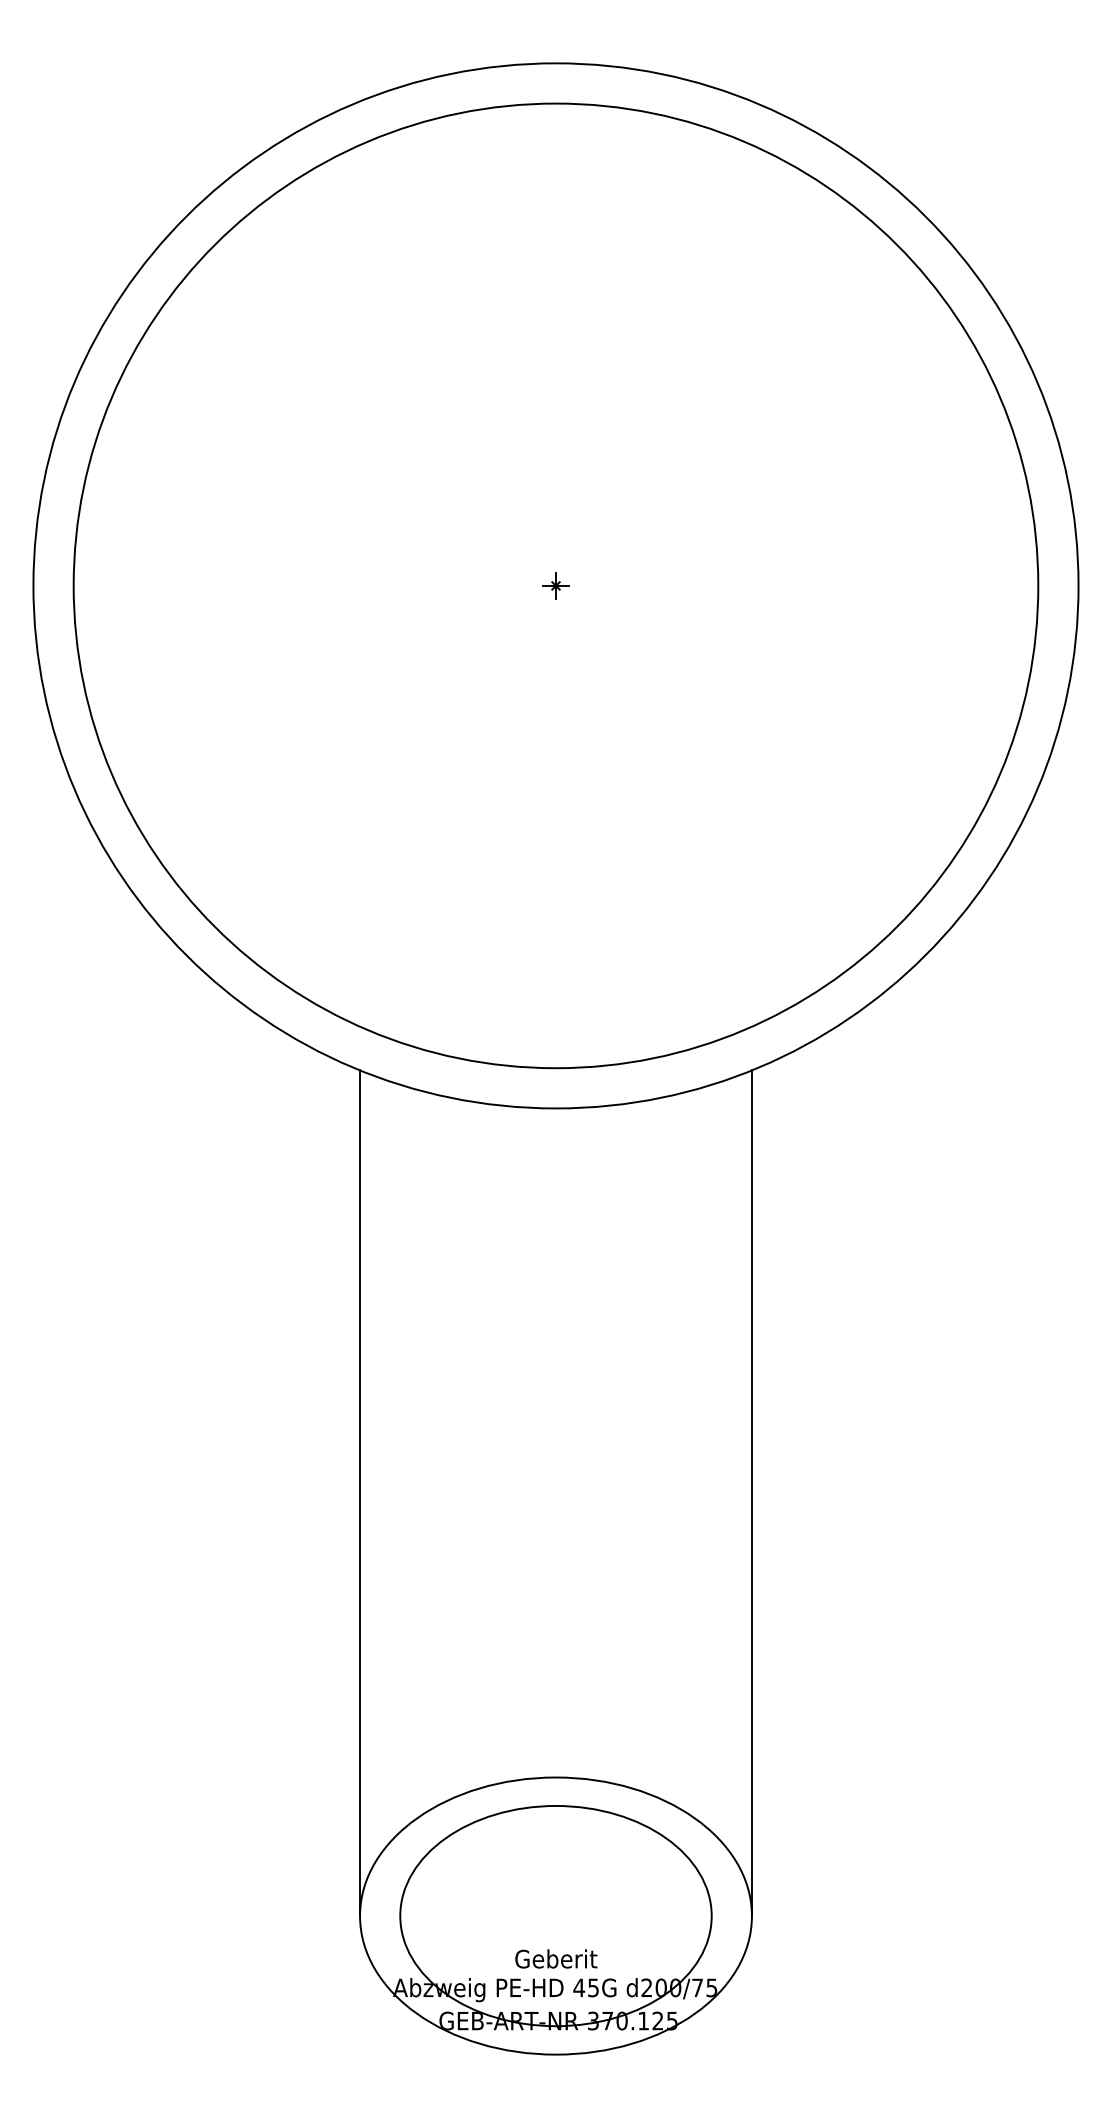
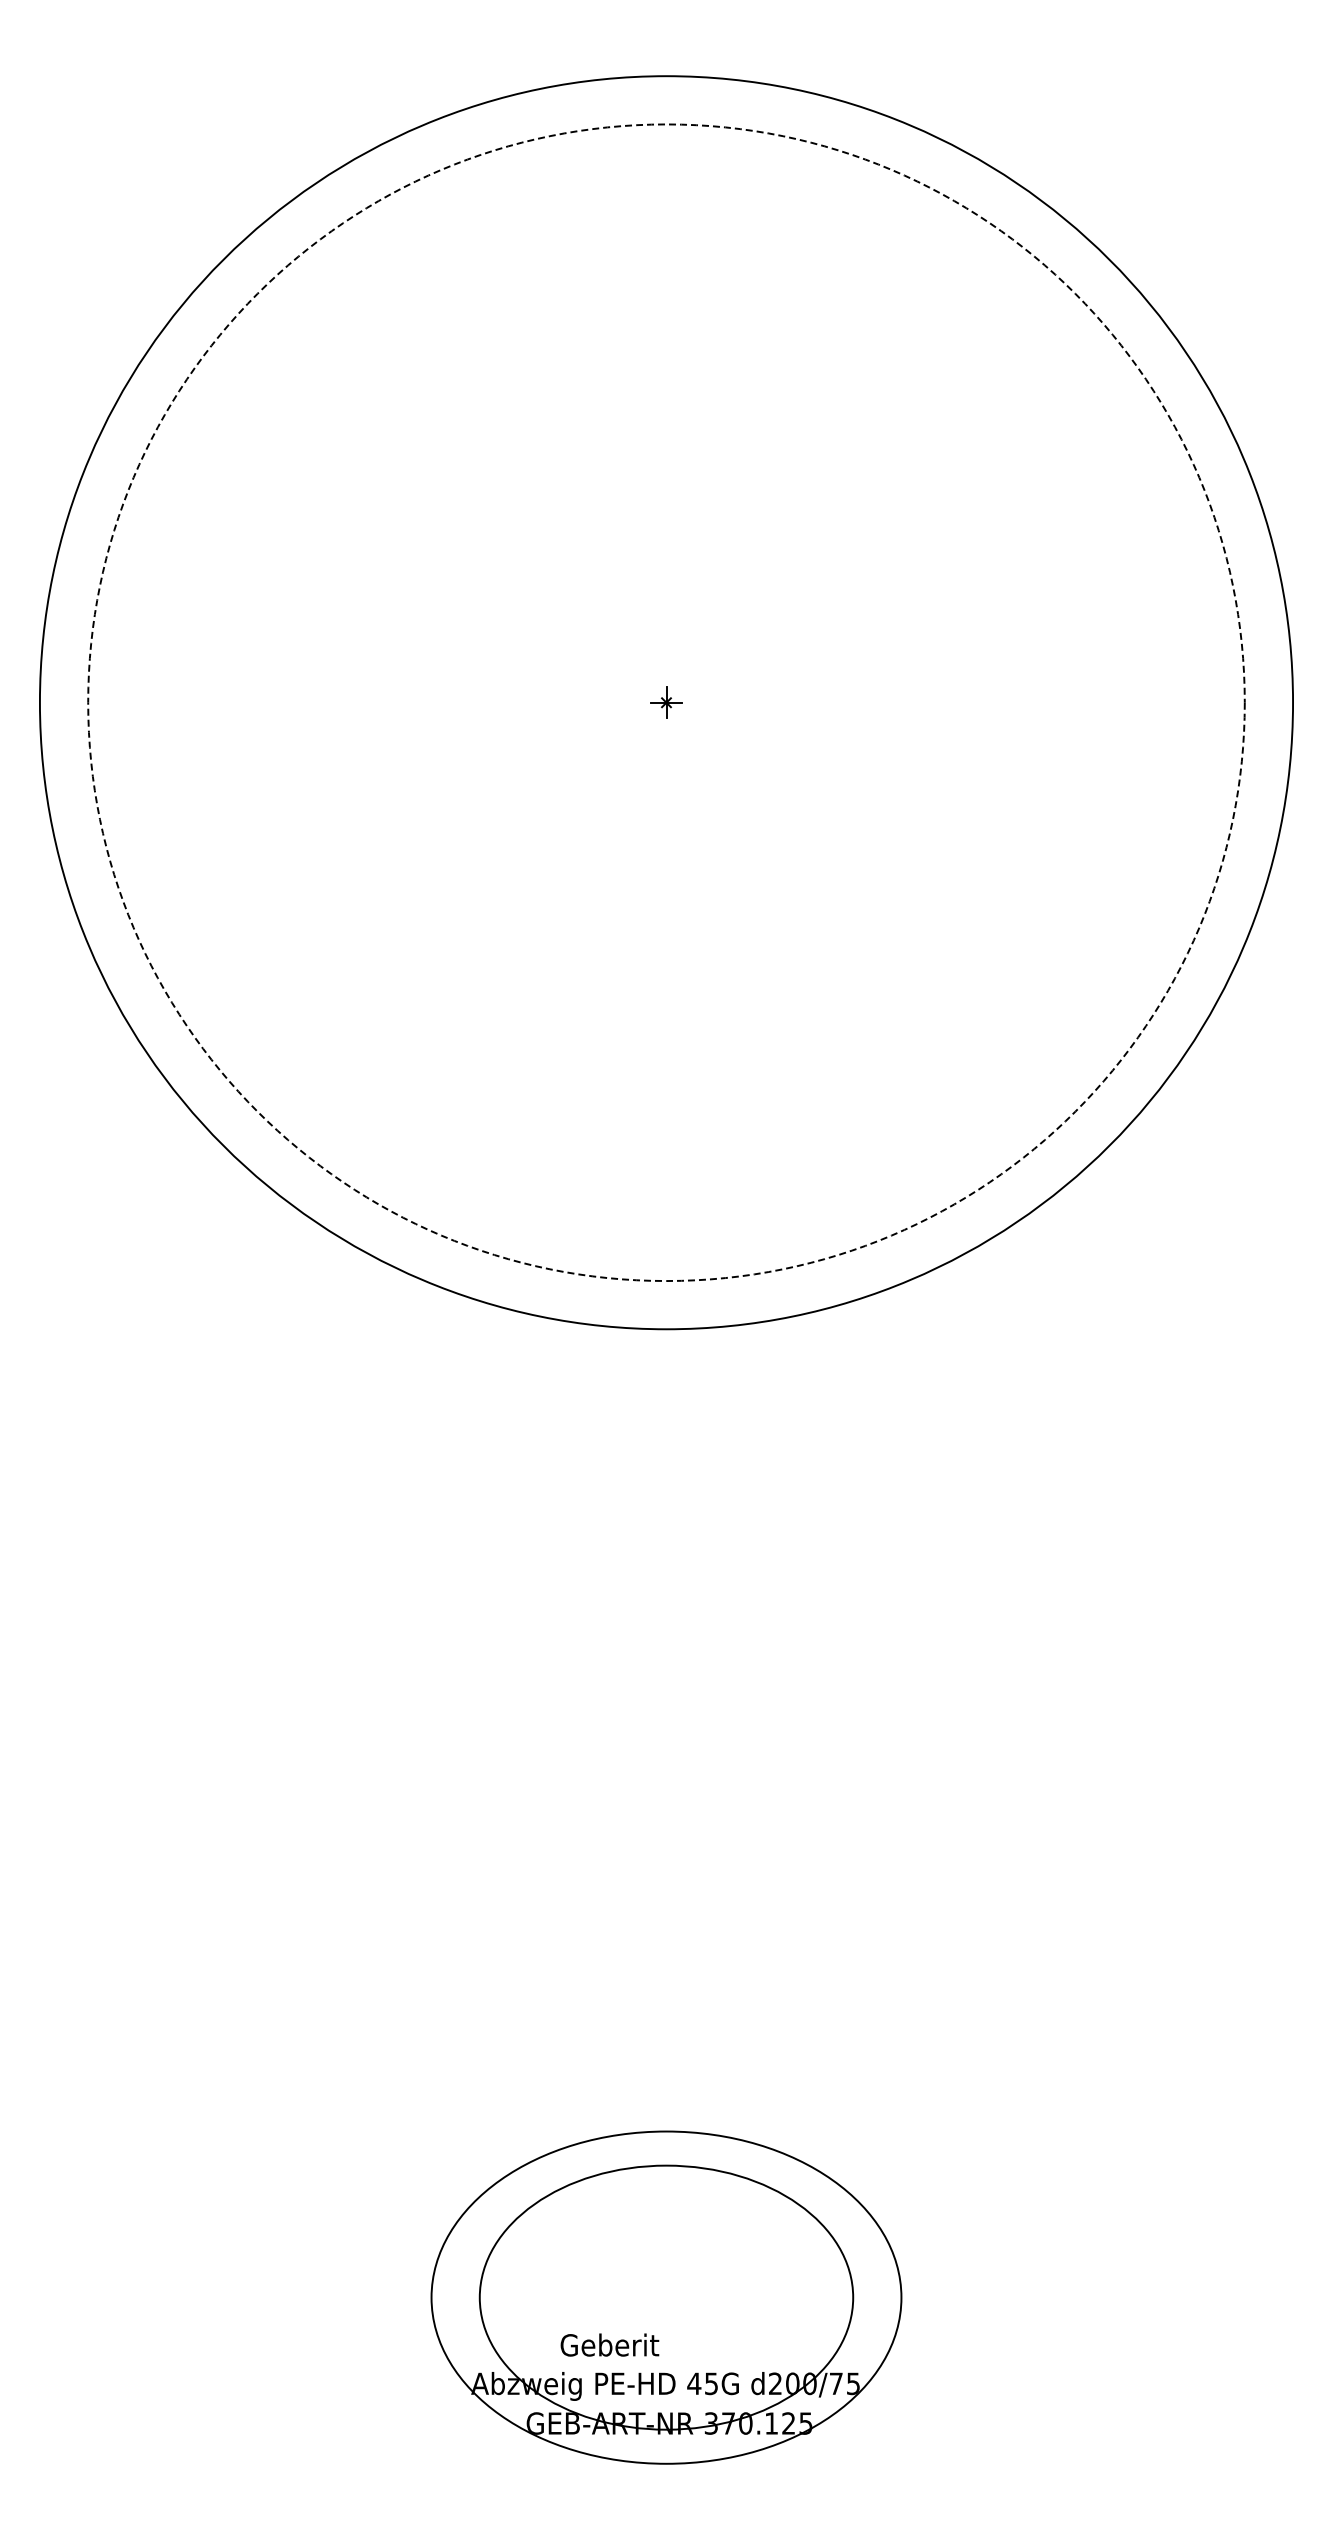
circle: (556, 585) -> (666, 702), solid -> dashed
line: (360, 1493) -> (431, 1790), removed
line: (751, 1493) -> (901, 1790), removed
text: (556, 1958) -> (609, 2344), moved

